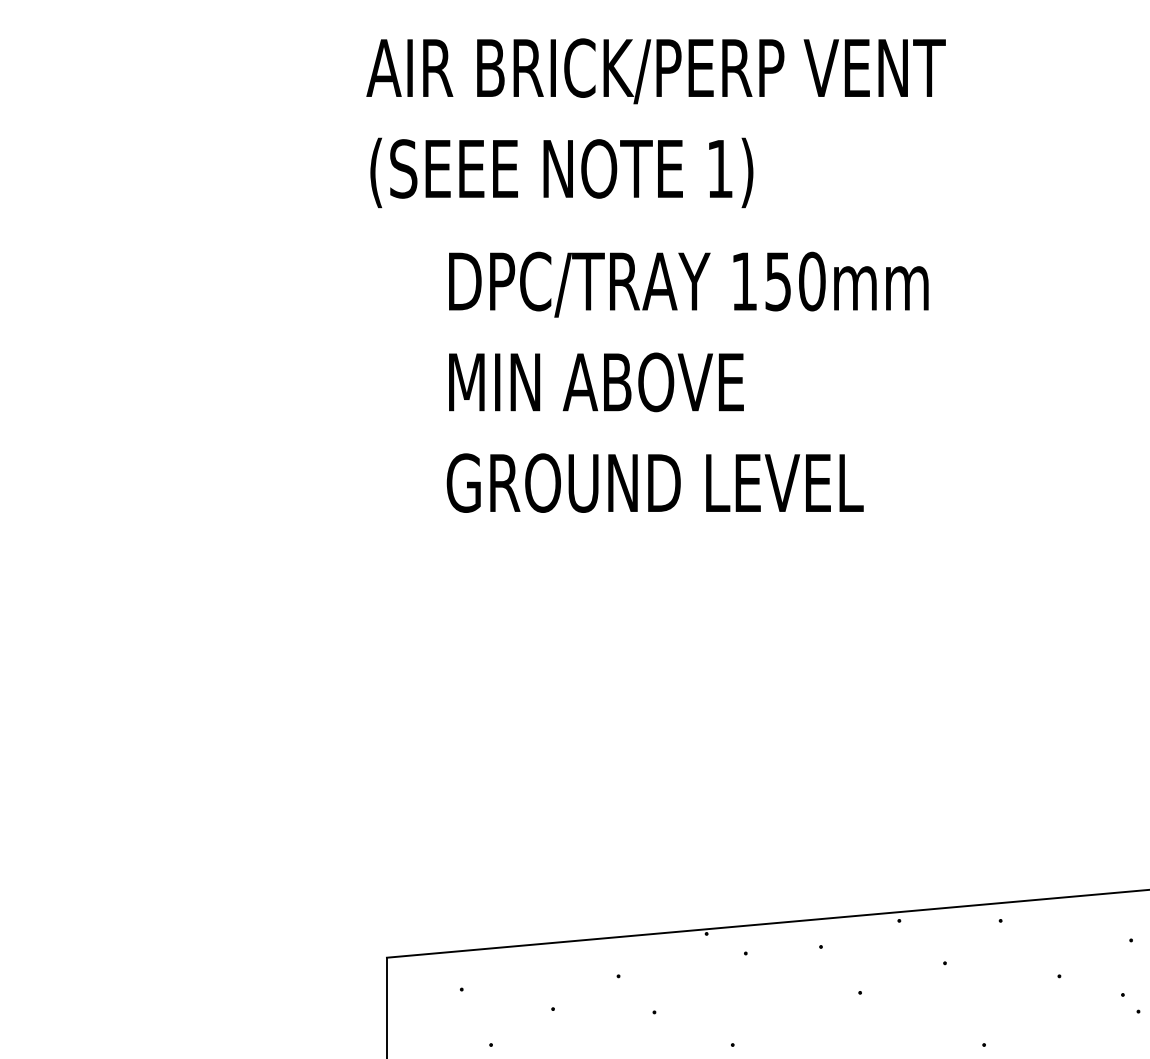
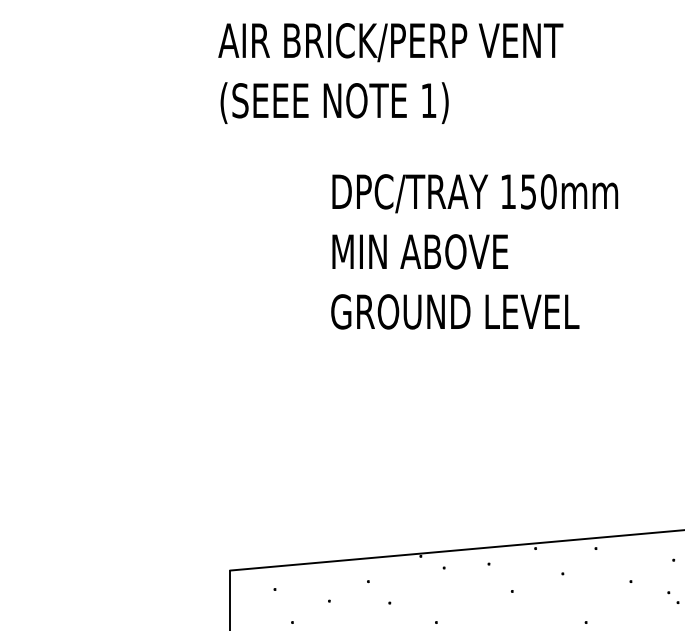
text: (687, 381) -> (474, 251), moved

